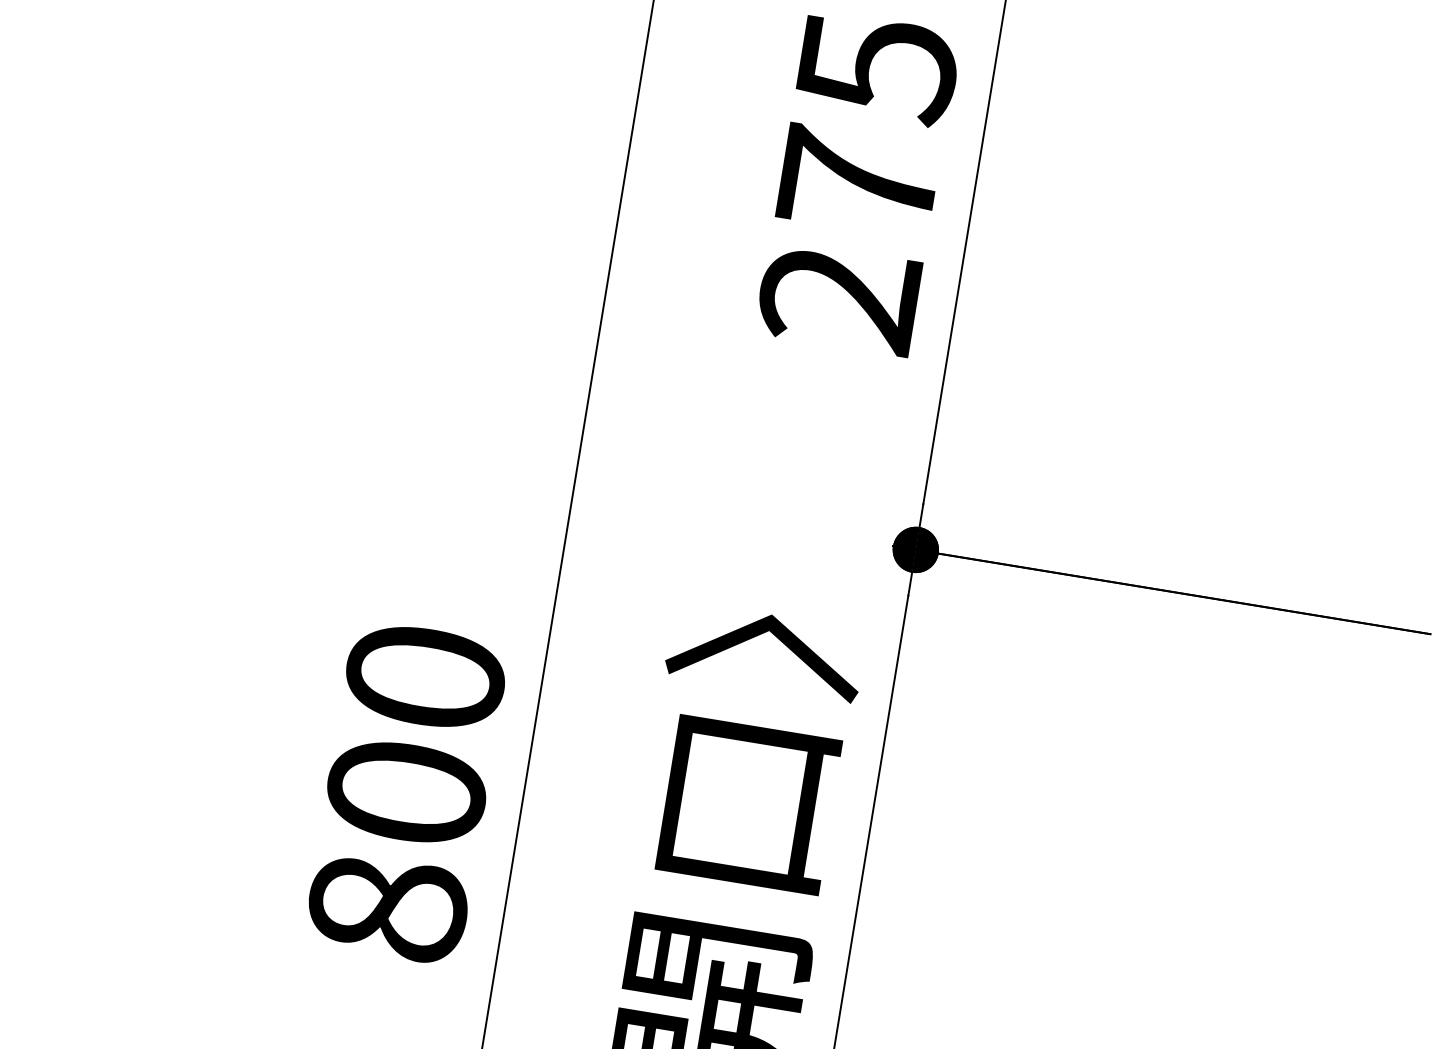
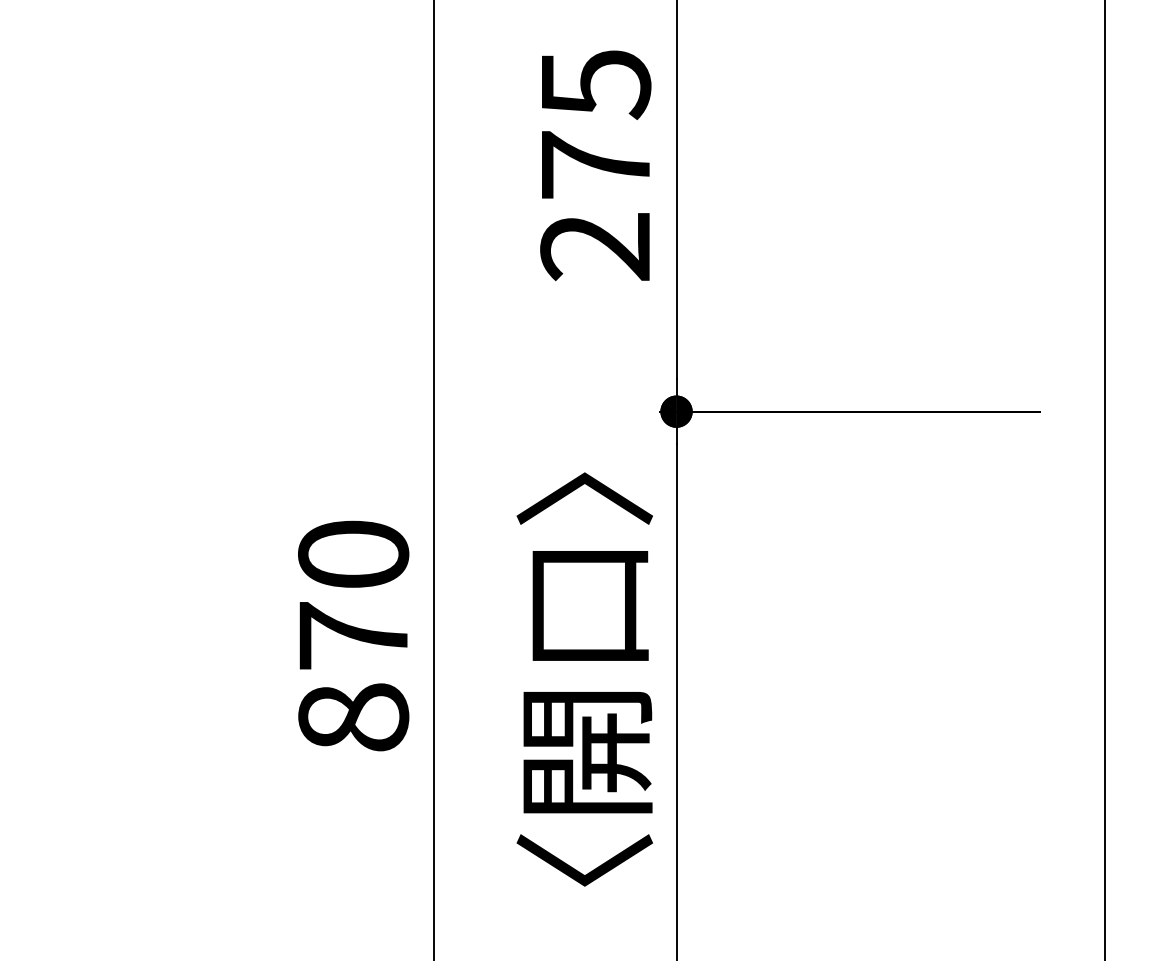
text: (406, 791) -> (353, 635), 800 -> 870

